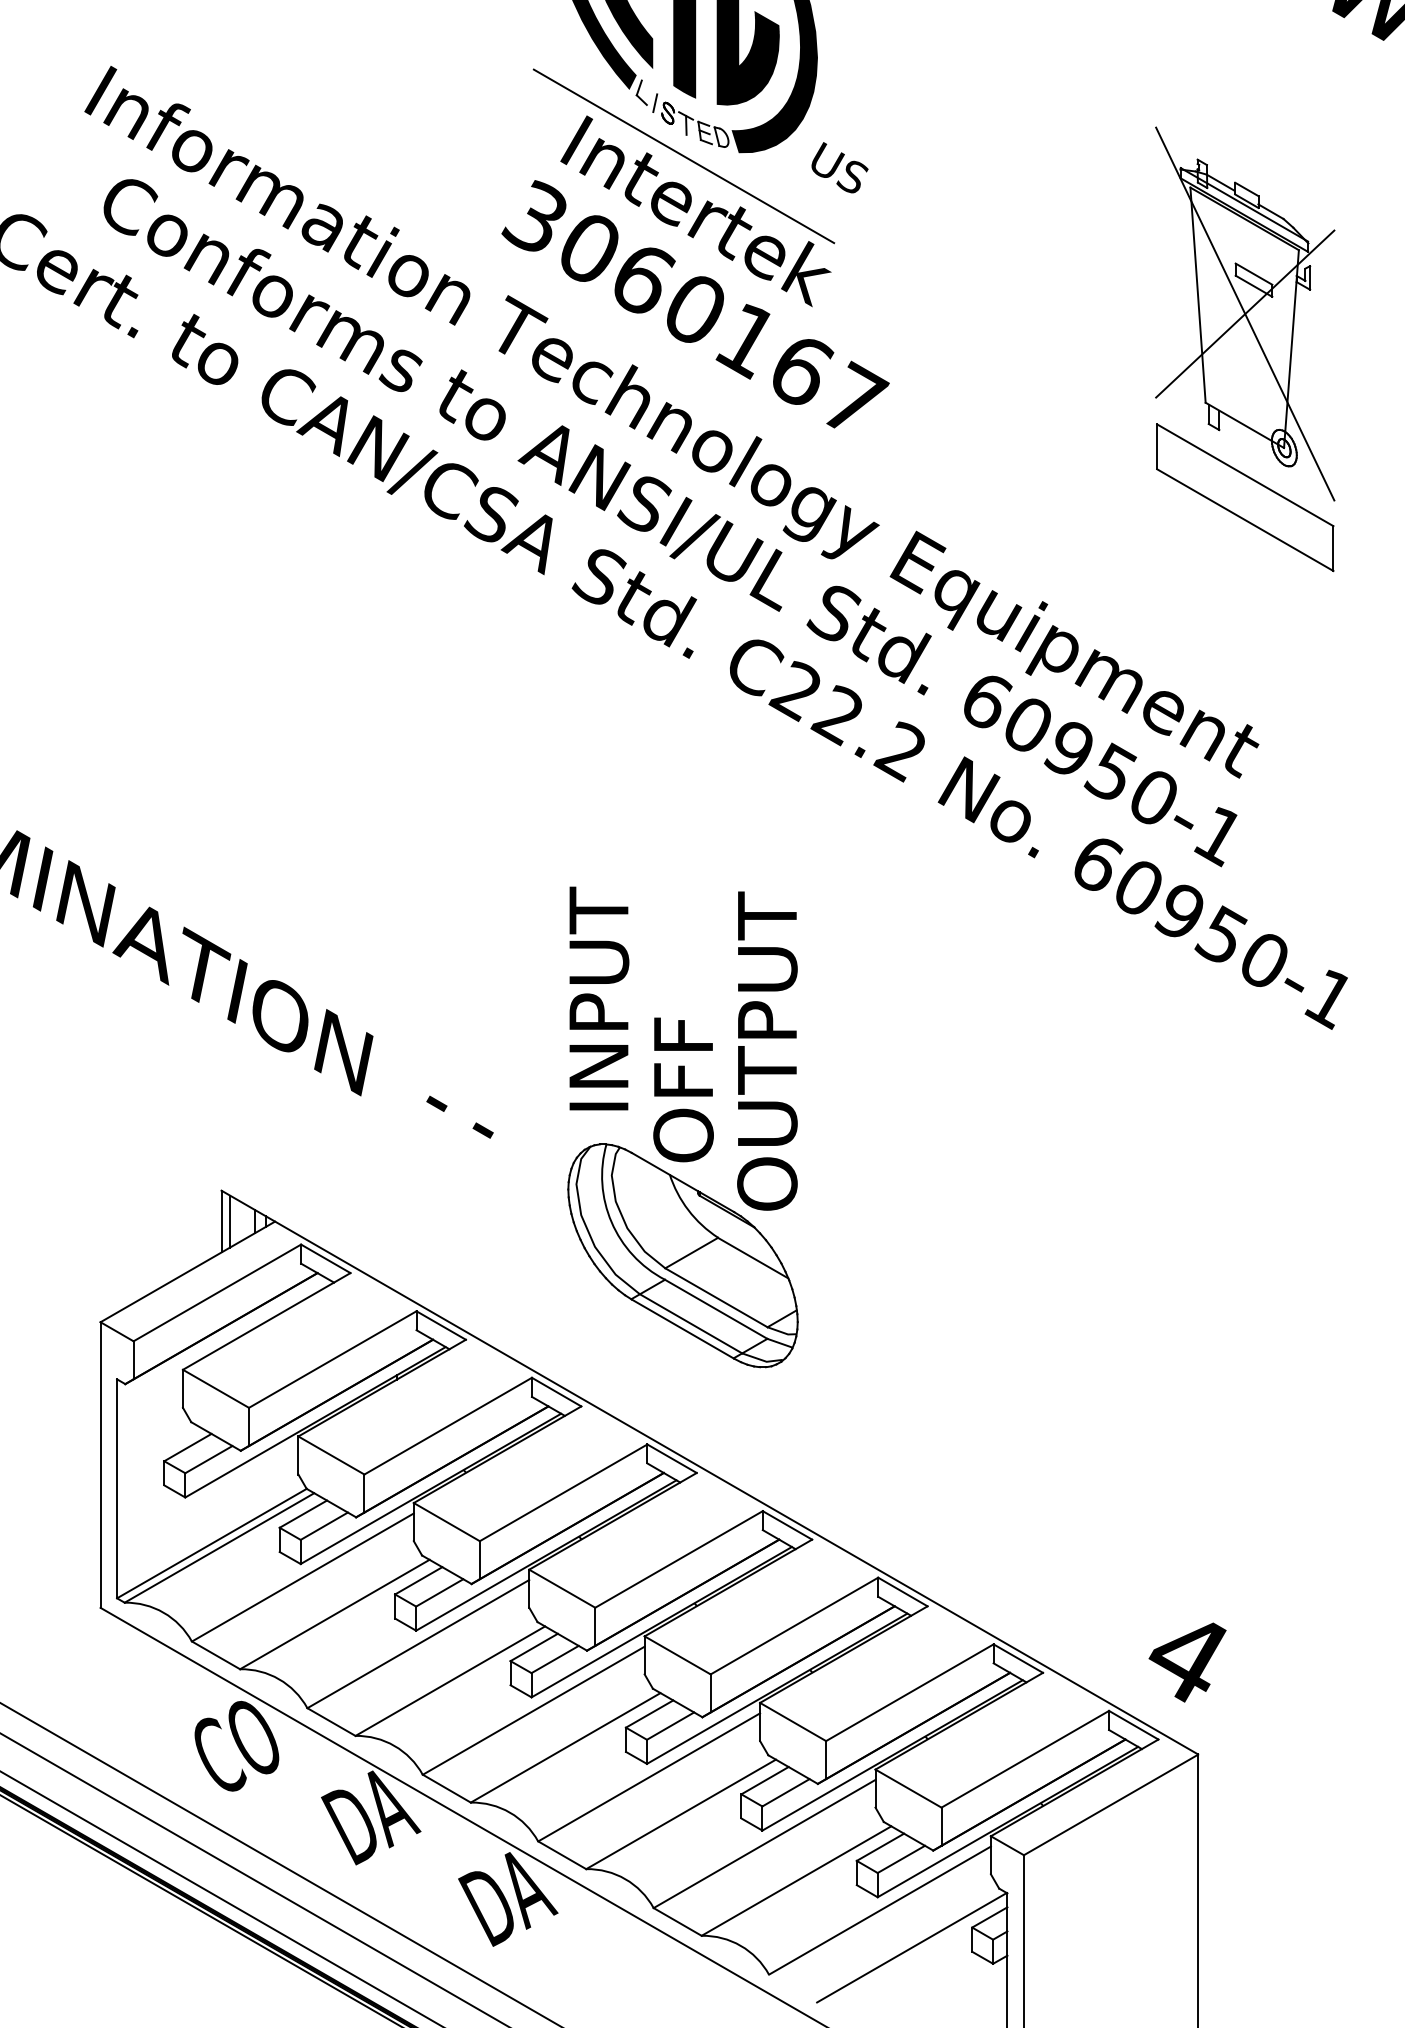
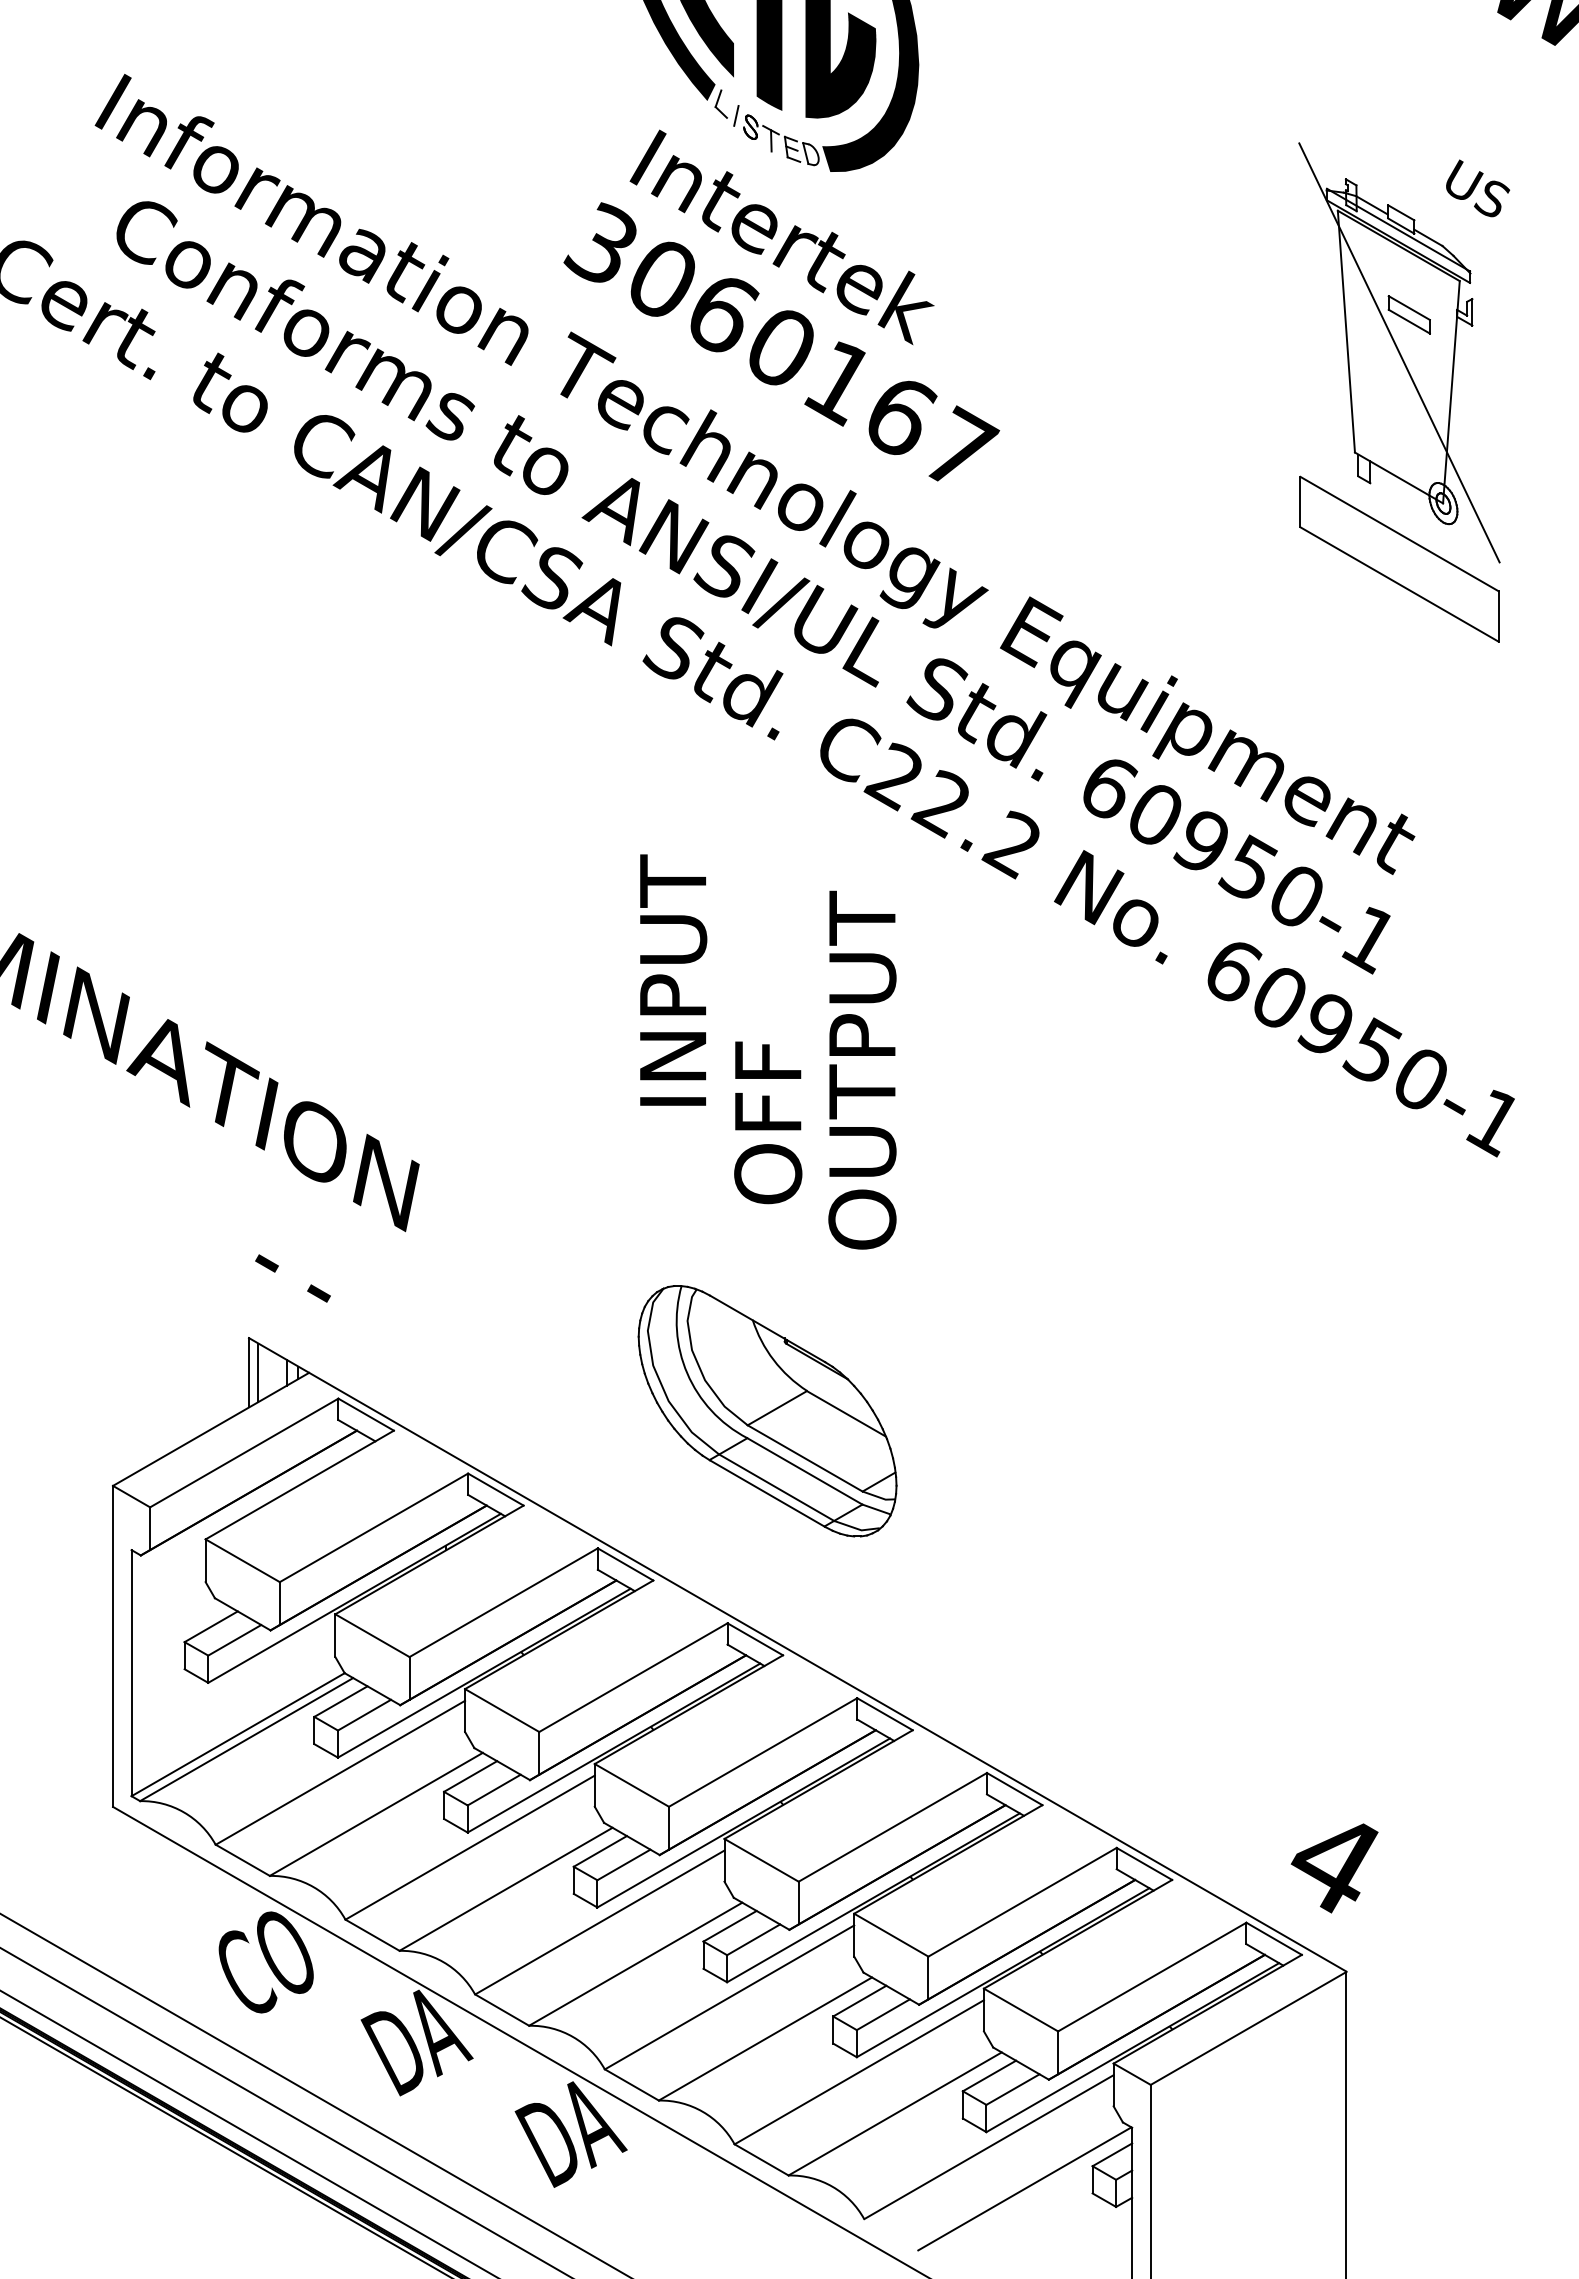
line: (683, 156) -> (768, 175), removed
text: (840, 167) -> (1478, 188), moved
line: (1245, 313) -> (1399, 352), removed
text: (599, 997) -> (673, 979), moved
text: (767, 1050) -> (862, 1069), moved
text: (683, 1089) -> (768, 1122), moved
text: (459, 1117) -> (292, 1278), moved

